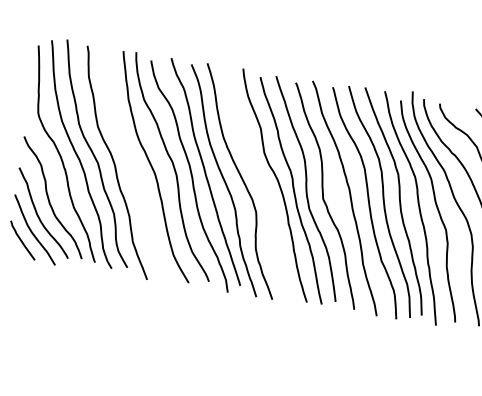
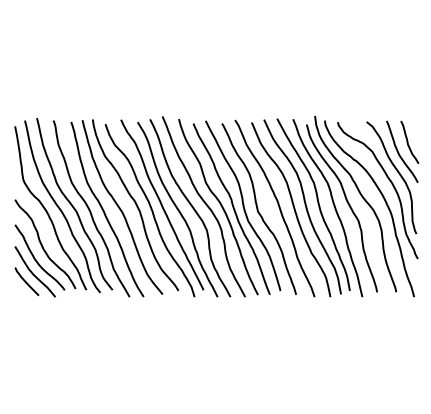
curve: (133, 167) -> (104, 210), added
curve: (259, 179) -> (205, 204), added

